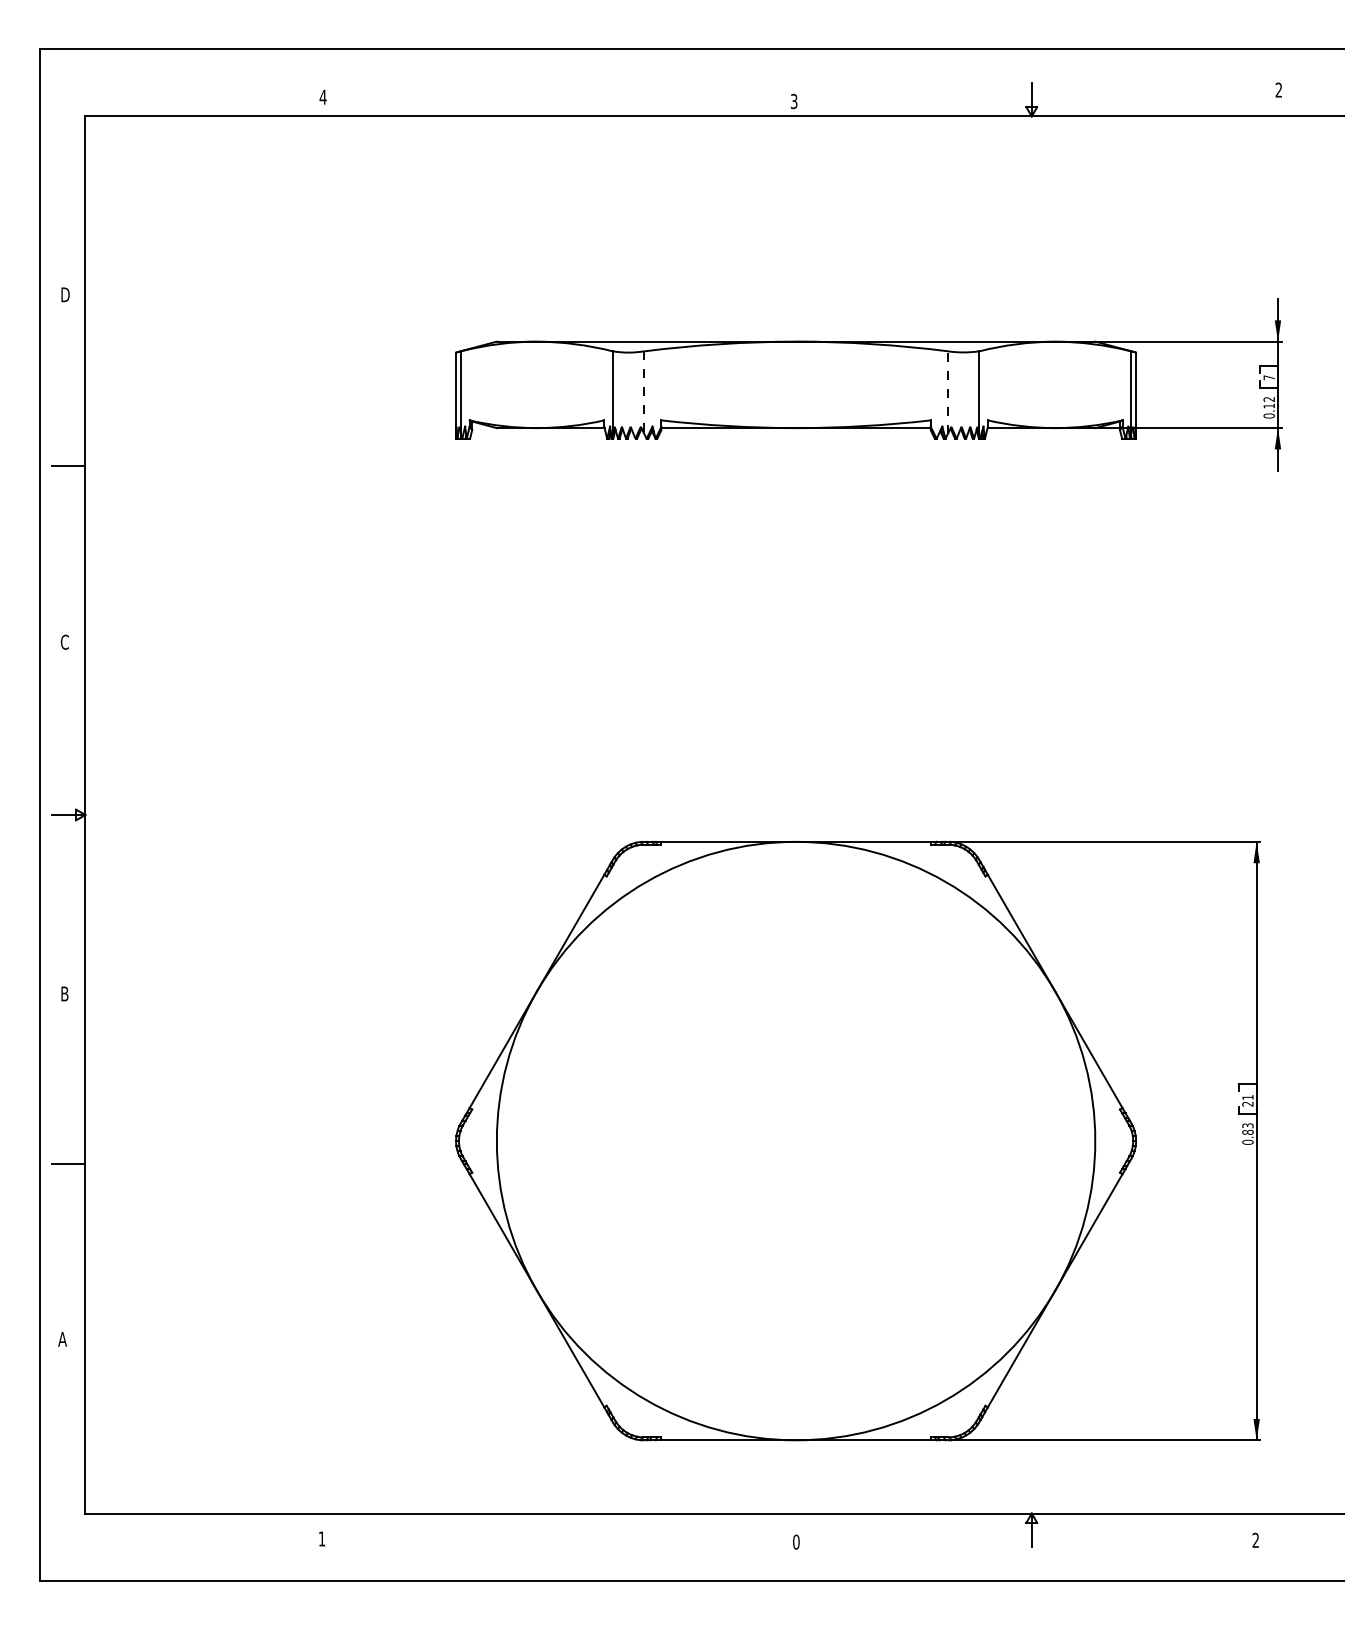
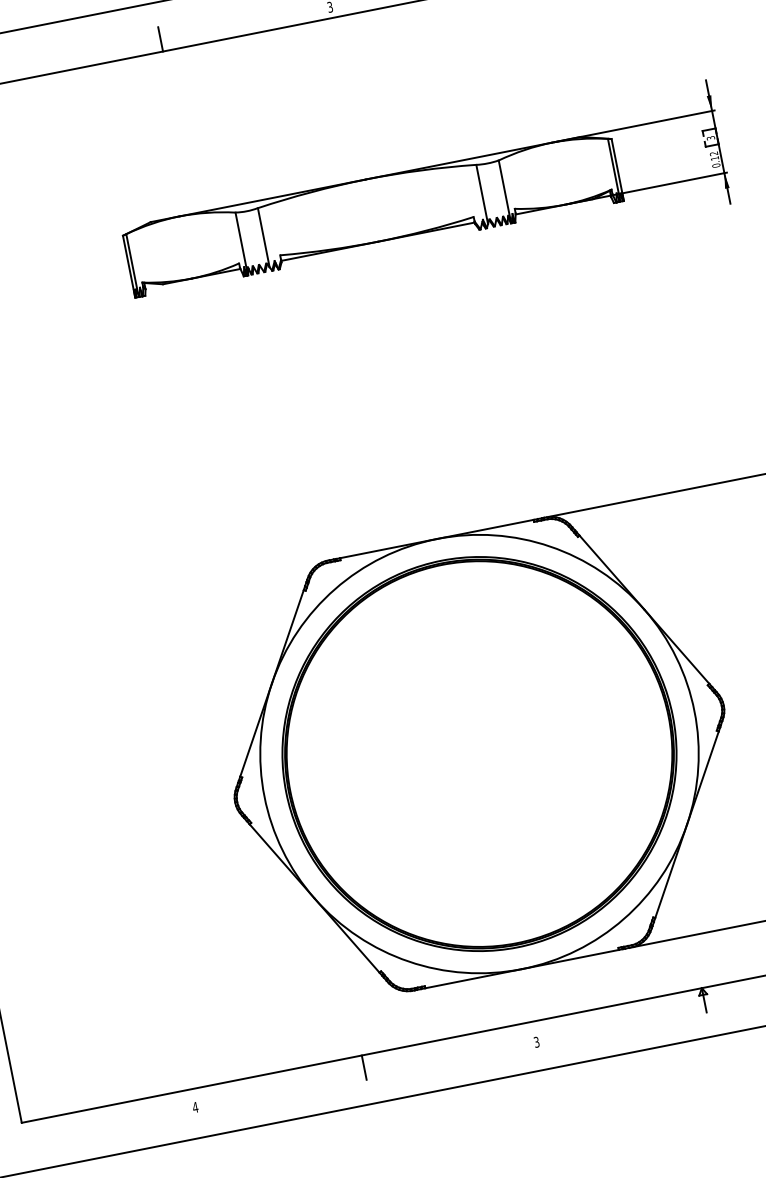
line: (558, 99) -> (160, 39), added
text: (1268, 377) -> (710, 138), 7 -> 3
line: (948, 392) -> (482, 194), dashed -> solid
line: (644, 393) -> (264, 238), dashed -> solid
part: (795, 1140) -> (479, 753), added
line: (558, 1530) -> (364, 1067), added
text: (321, 1538) -> (194, 1107), 1 -> 4
text: (796, 1541) -> (536, 1041), 0 -> 3

